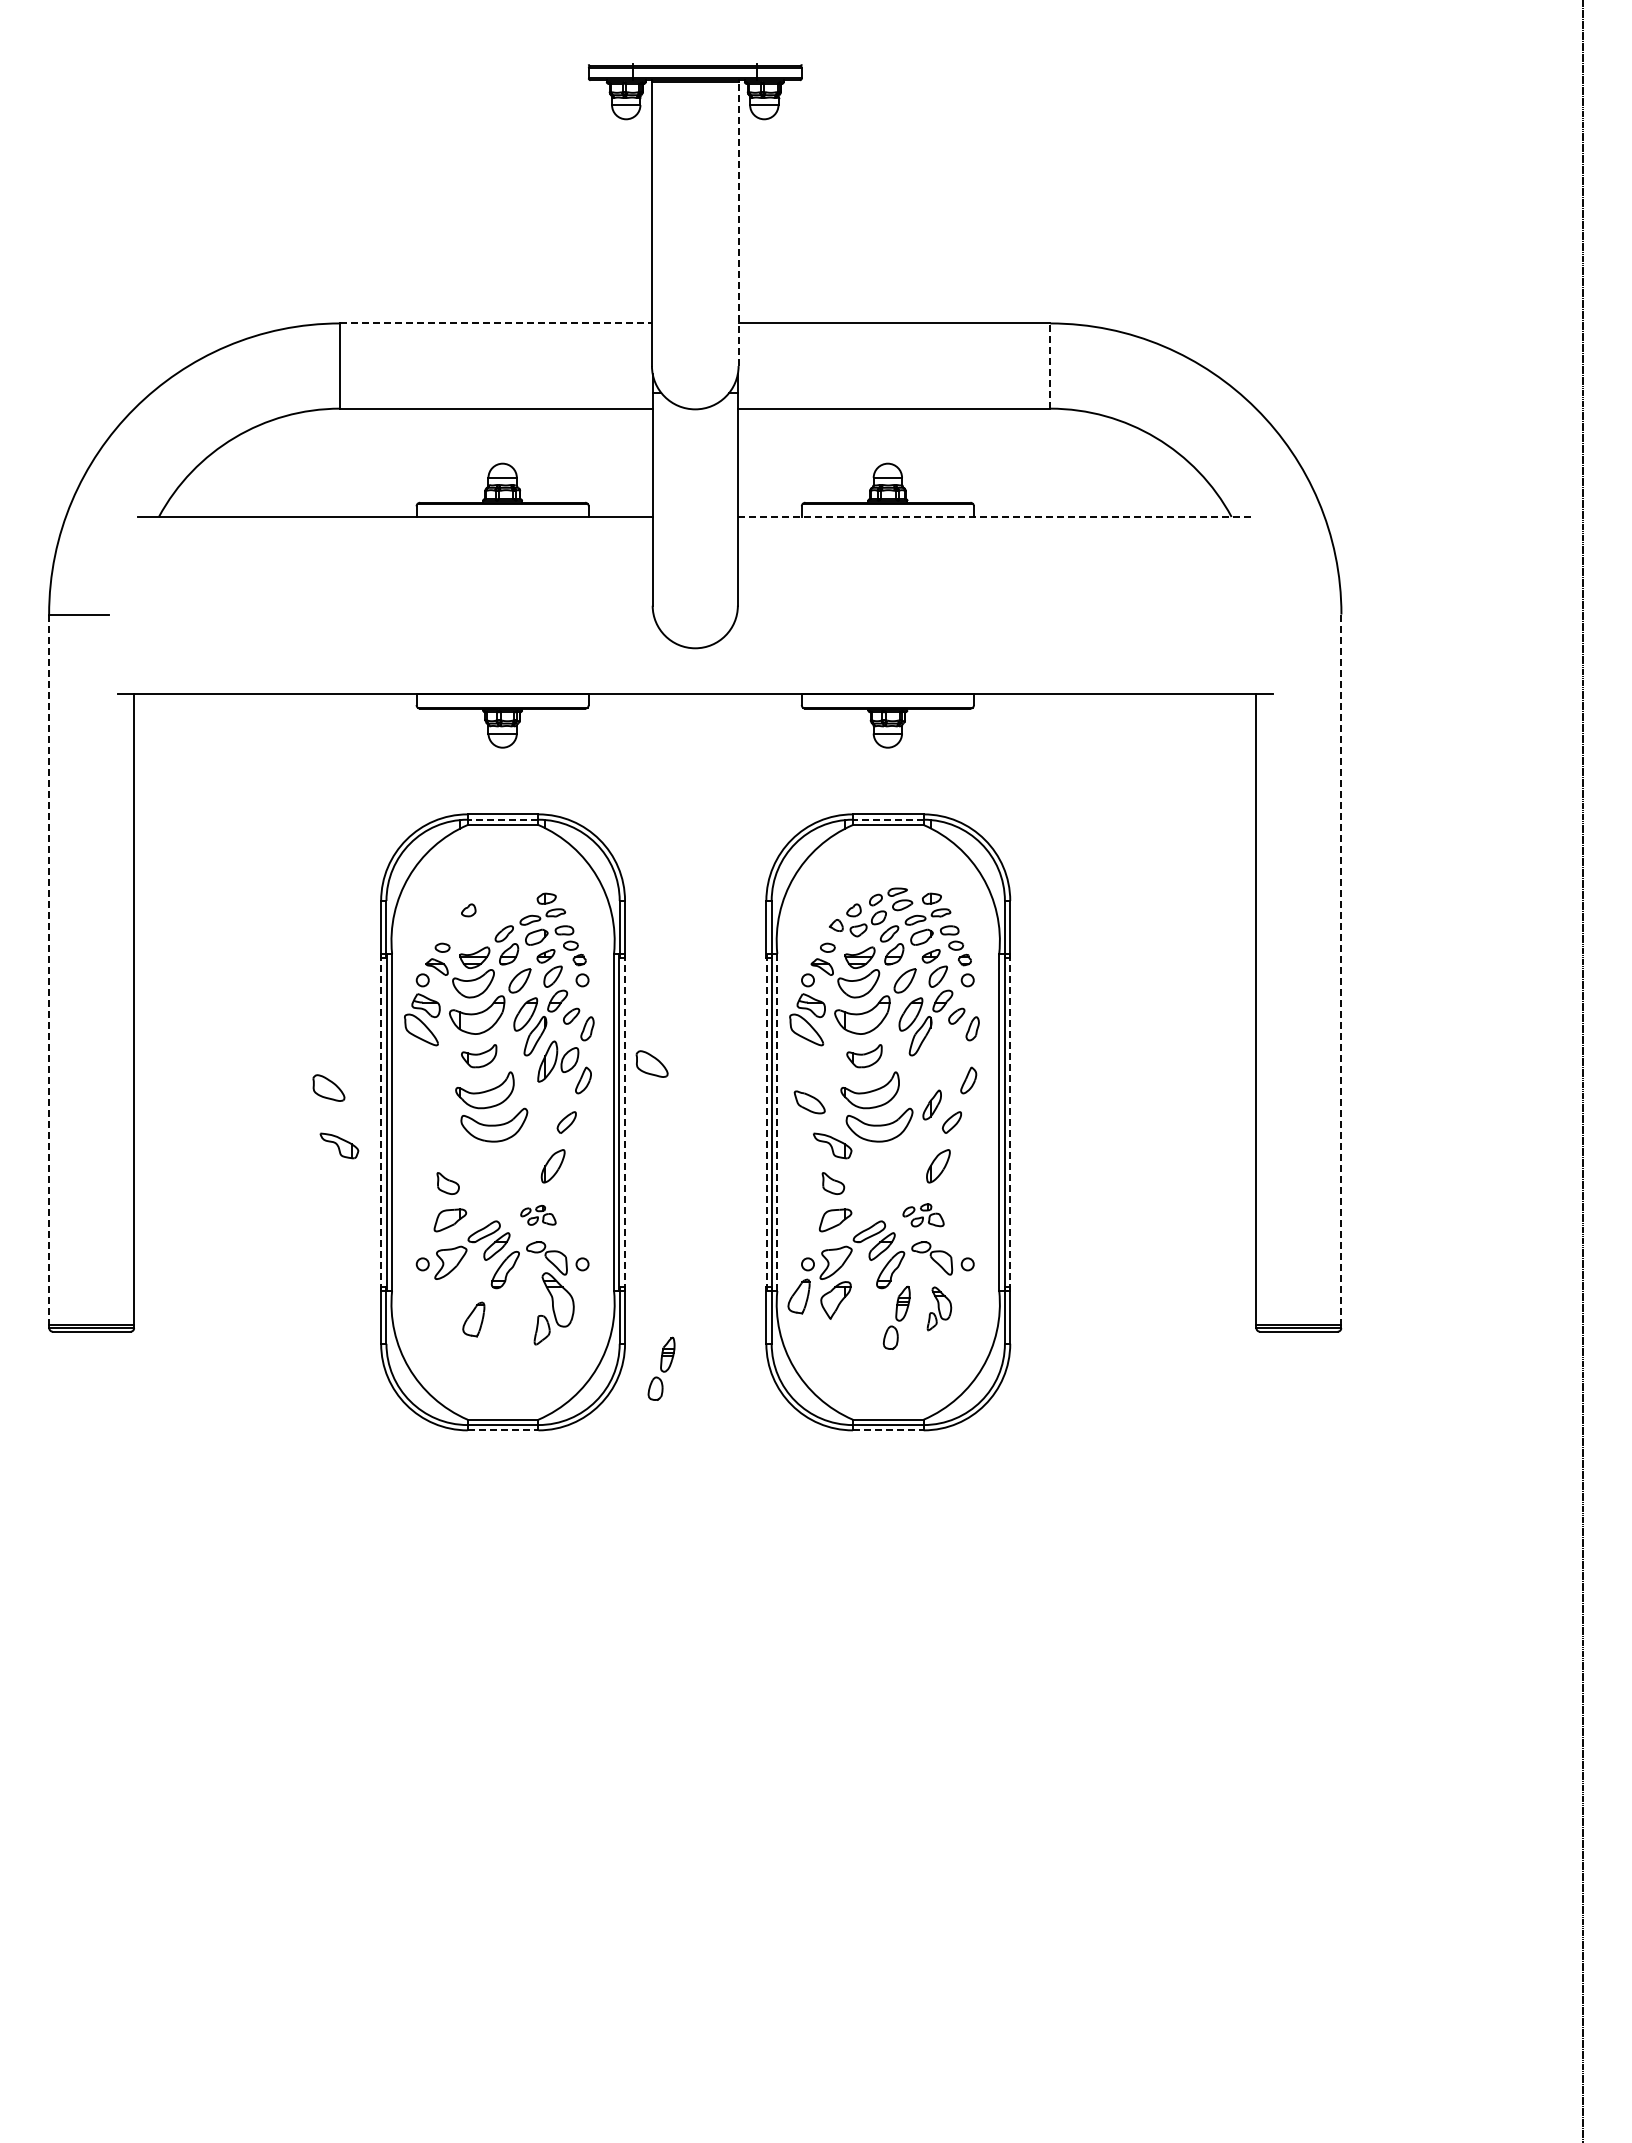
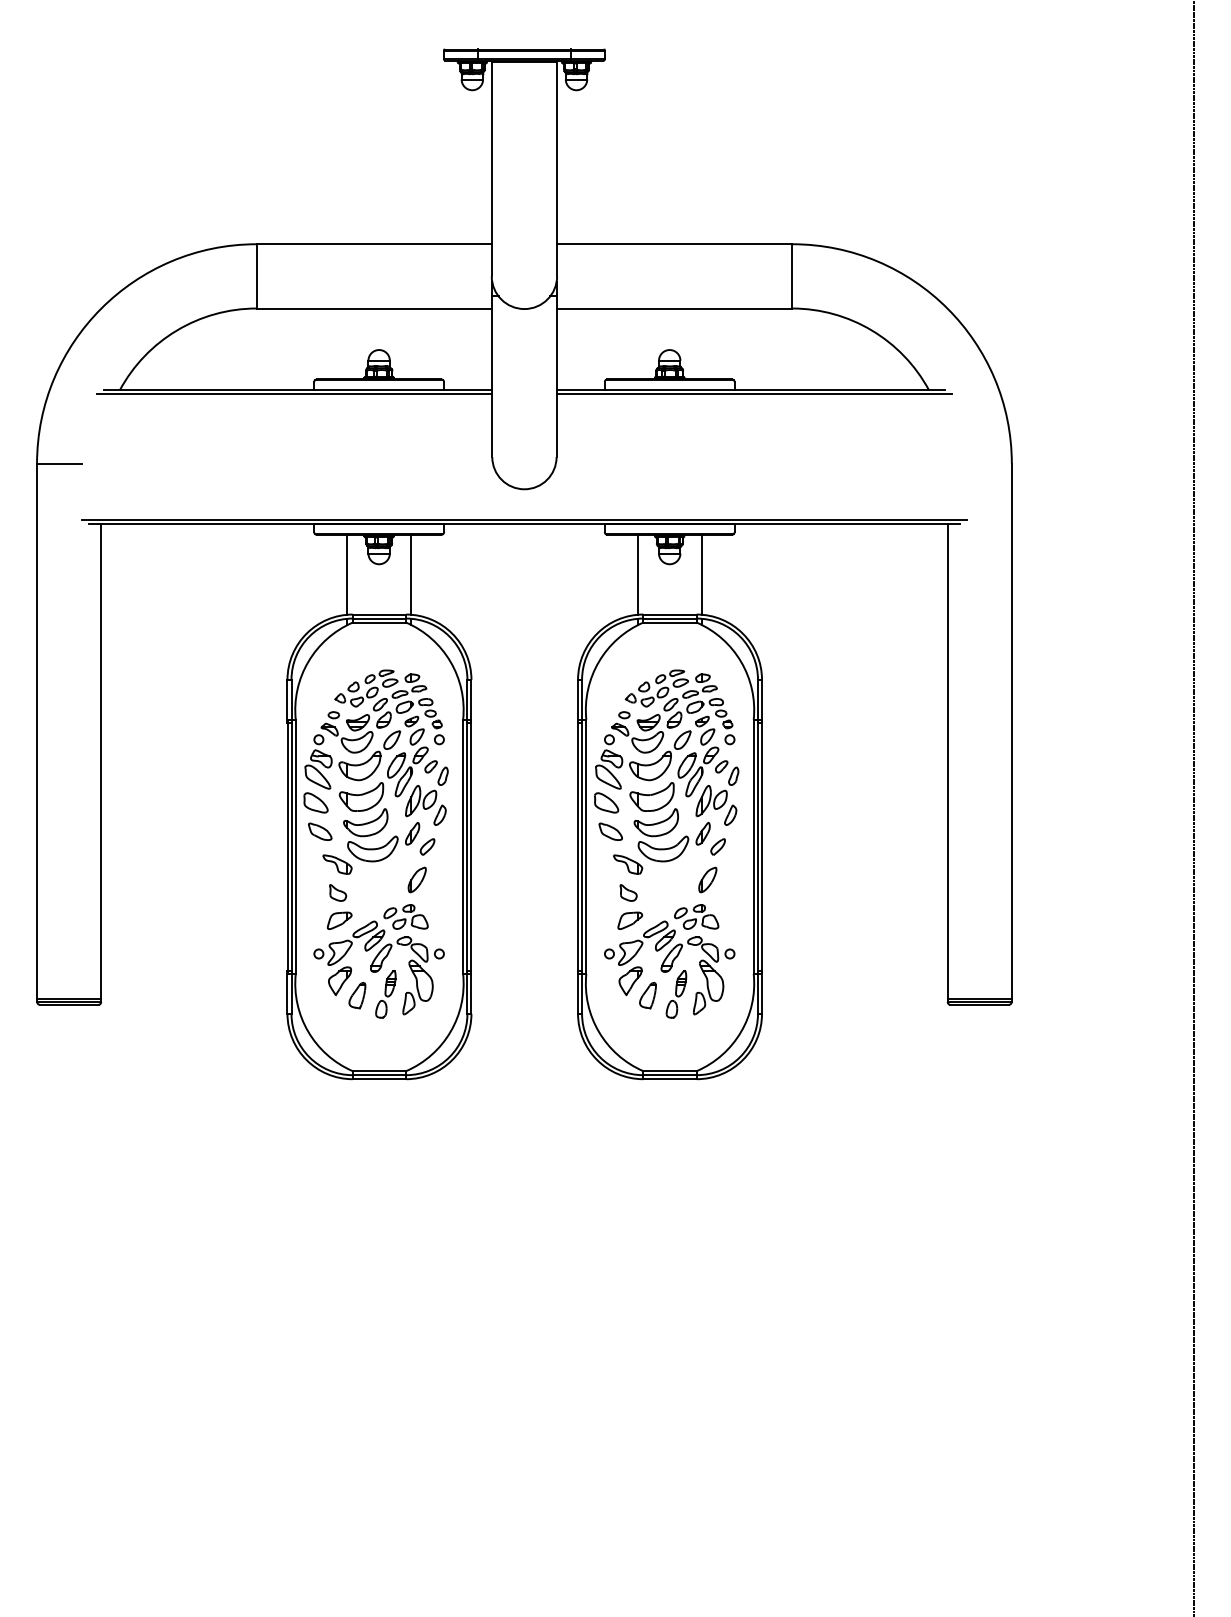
line: (738, 223) -> (557, 168), dashed -> solid
line: (496, 323) -> (374, 244), dashed -> solid
line: (1050, 366) -> (792, 276), dashed -> solid
line: (995, 516) -> (750, 389), dashed -> solid
line: (390, 521) -> (294, 393), added
line: (999, 521) -> (753, 393), added
line: (694, 689) -> (523, 520), added
line: (460, 761) -> (347, 574), added
line: (545, 761) -> (411, 574), added
line: (845, 761) -> (637, 574), added
line: (930, 761) -> (701, 574), added
line: (502, 819) -> (379, 618), dashed -> solid
line: (887, 819) -> (669, 618), dashed -> solid
part: (485, 912) -> (366, 688), added
line: (49, 970) -> (37, 732), dashed -> solid
line: (1341, 970) -> (1011, 732), dashed -> solid
part: (478, 1055) -> (360, 796), size x1.67
part: (864, 1055) -> (652, 796), size x1.67
part: (943, 1061) -> (711, 800), added
part: (651, 1063) -> (606, 802), moved
part: (328, 1087) -> (315, 802), moved
part: (424, 1102) -> (320, 831), added
part: (546, 1104) -> (412, 833), added
line: (381, 1122) -> (287, 846), dashed -> solid
line: (624, 1122) -> (471, 846), dashed -> solid
line: (766, 1122) -> (578, 846), dashed -> solid
line: (777, 1122) -> (586, 846), dashed -> solid
line: (1009, 1122) -> (761, 846), dashed -> solid
part: (339, 1145) -> (337, 864), moved
part: (538, 1215) -> (406, 917), size x1.67
part: (923, 1215) -> (696, 917), size x1.43
part: (798, 1296) -> (647, 995), moved
part: (450, 1300) -> (339, 981), added
part: (939, 1308) -> (708, 987), size x1.67
part: (661, 1368) -> (385, 994), moved
line: (503, 1430) -> (379, 1079), dashed -> solid
line: (888, 1430) -> (670, 1079), dashed -> solid

